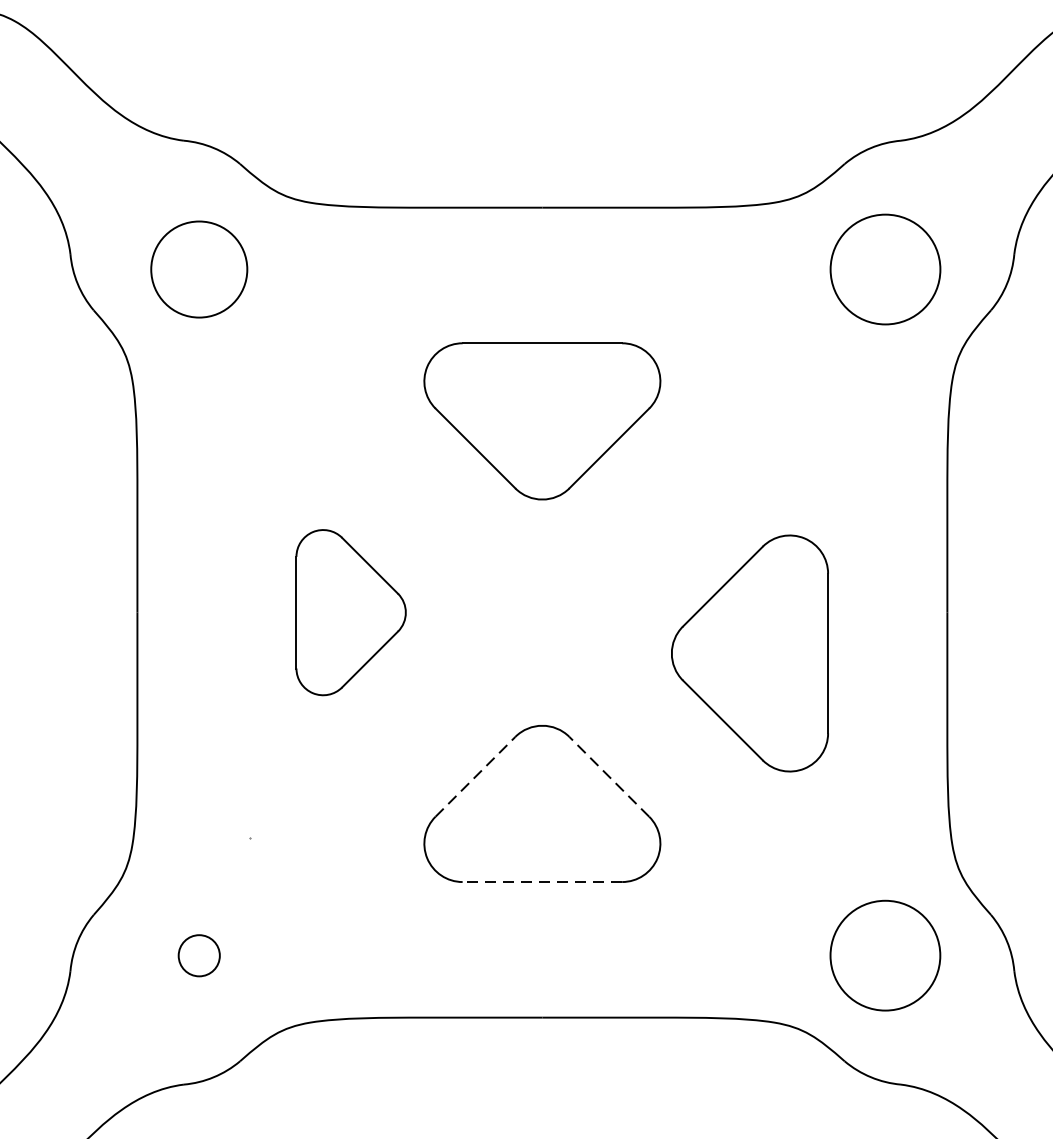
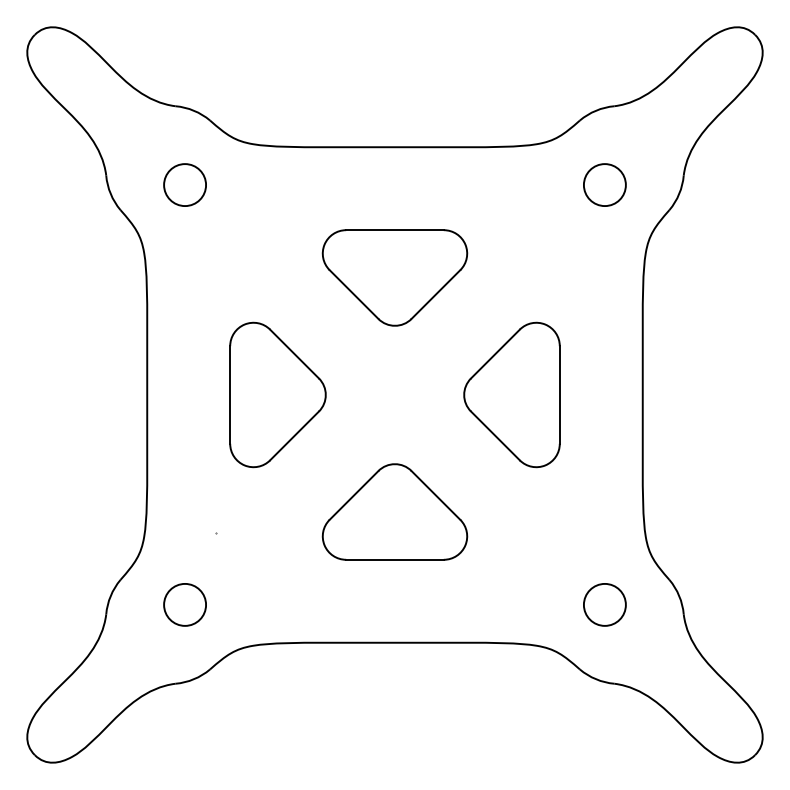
circle: (199, 270) -> (185, 185), size x0.71
circle: (884, 270) -> (604, 185), size x0.62
part: (350, 611) -> (277, 394), size x1.43
part: (749, 652) -> (511, 394), moved
line: (476, 776) -> (354, 495), dashed -> solid
line: (608, 776) -> (435, 495), dashed -> solid
line: (543, 881) -> (395, 559), dashed -> solid
circle: (199, 955) -> (185, 604), size x1.67
circle: (884, 955) -> (604, 604), size x0.62

